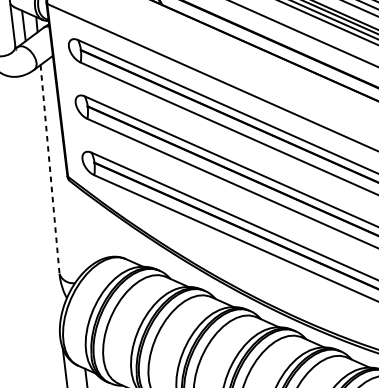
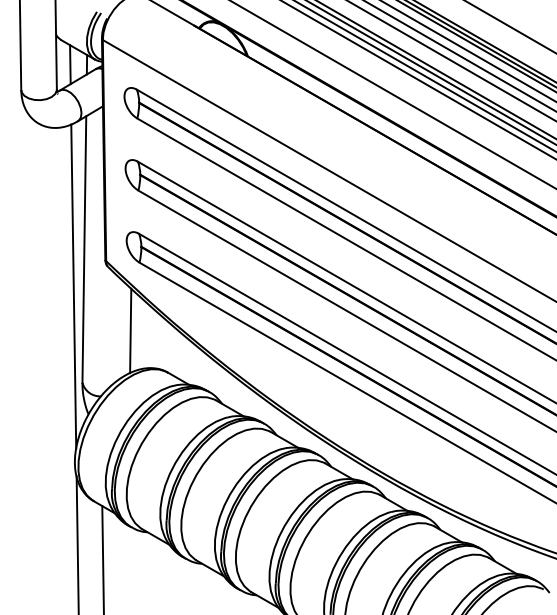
line: (50, 170) -> (84, 250), dashed -> solid
line: (44, 199) -> (73, 286), added
line: (92, 229) -> (130, 330), added

